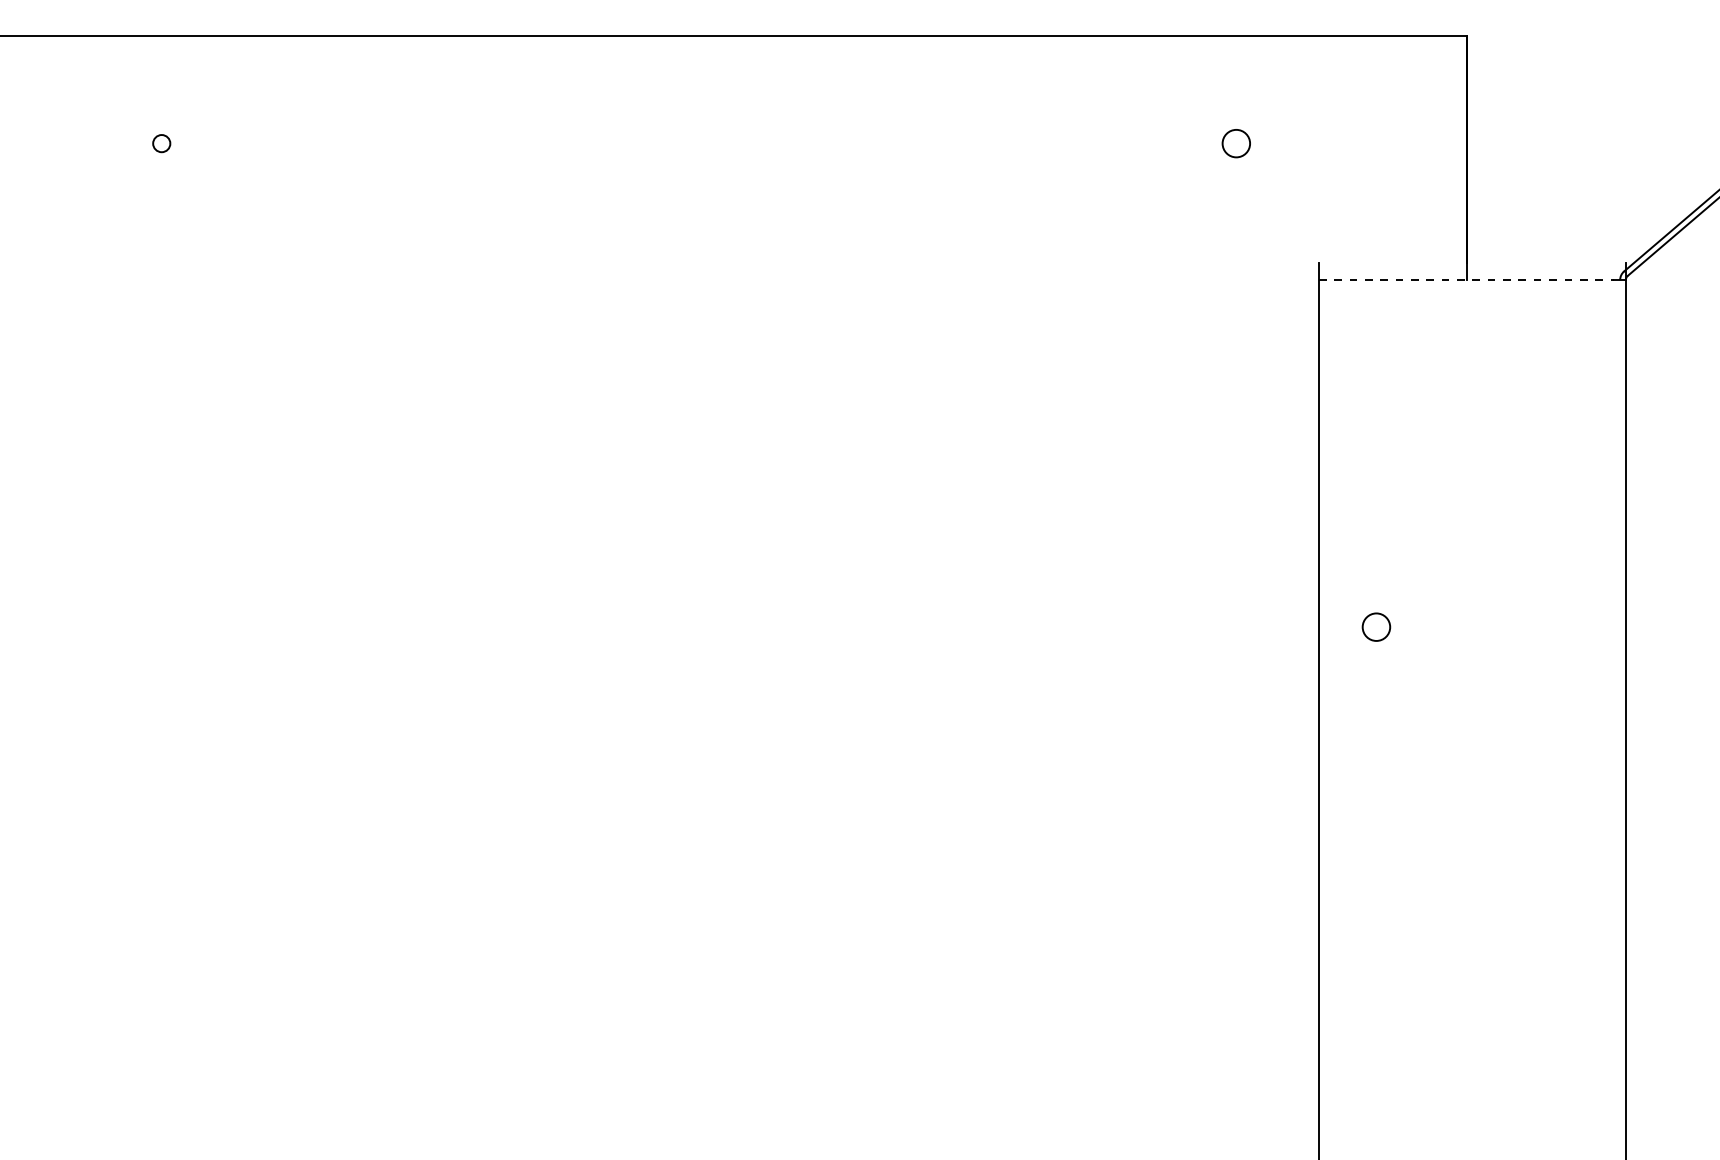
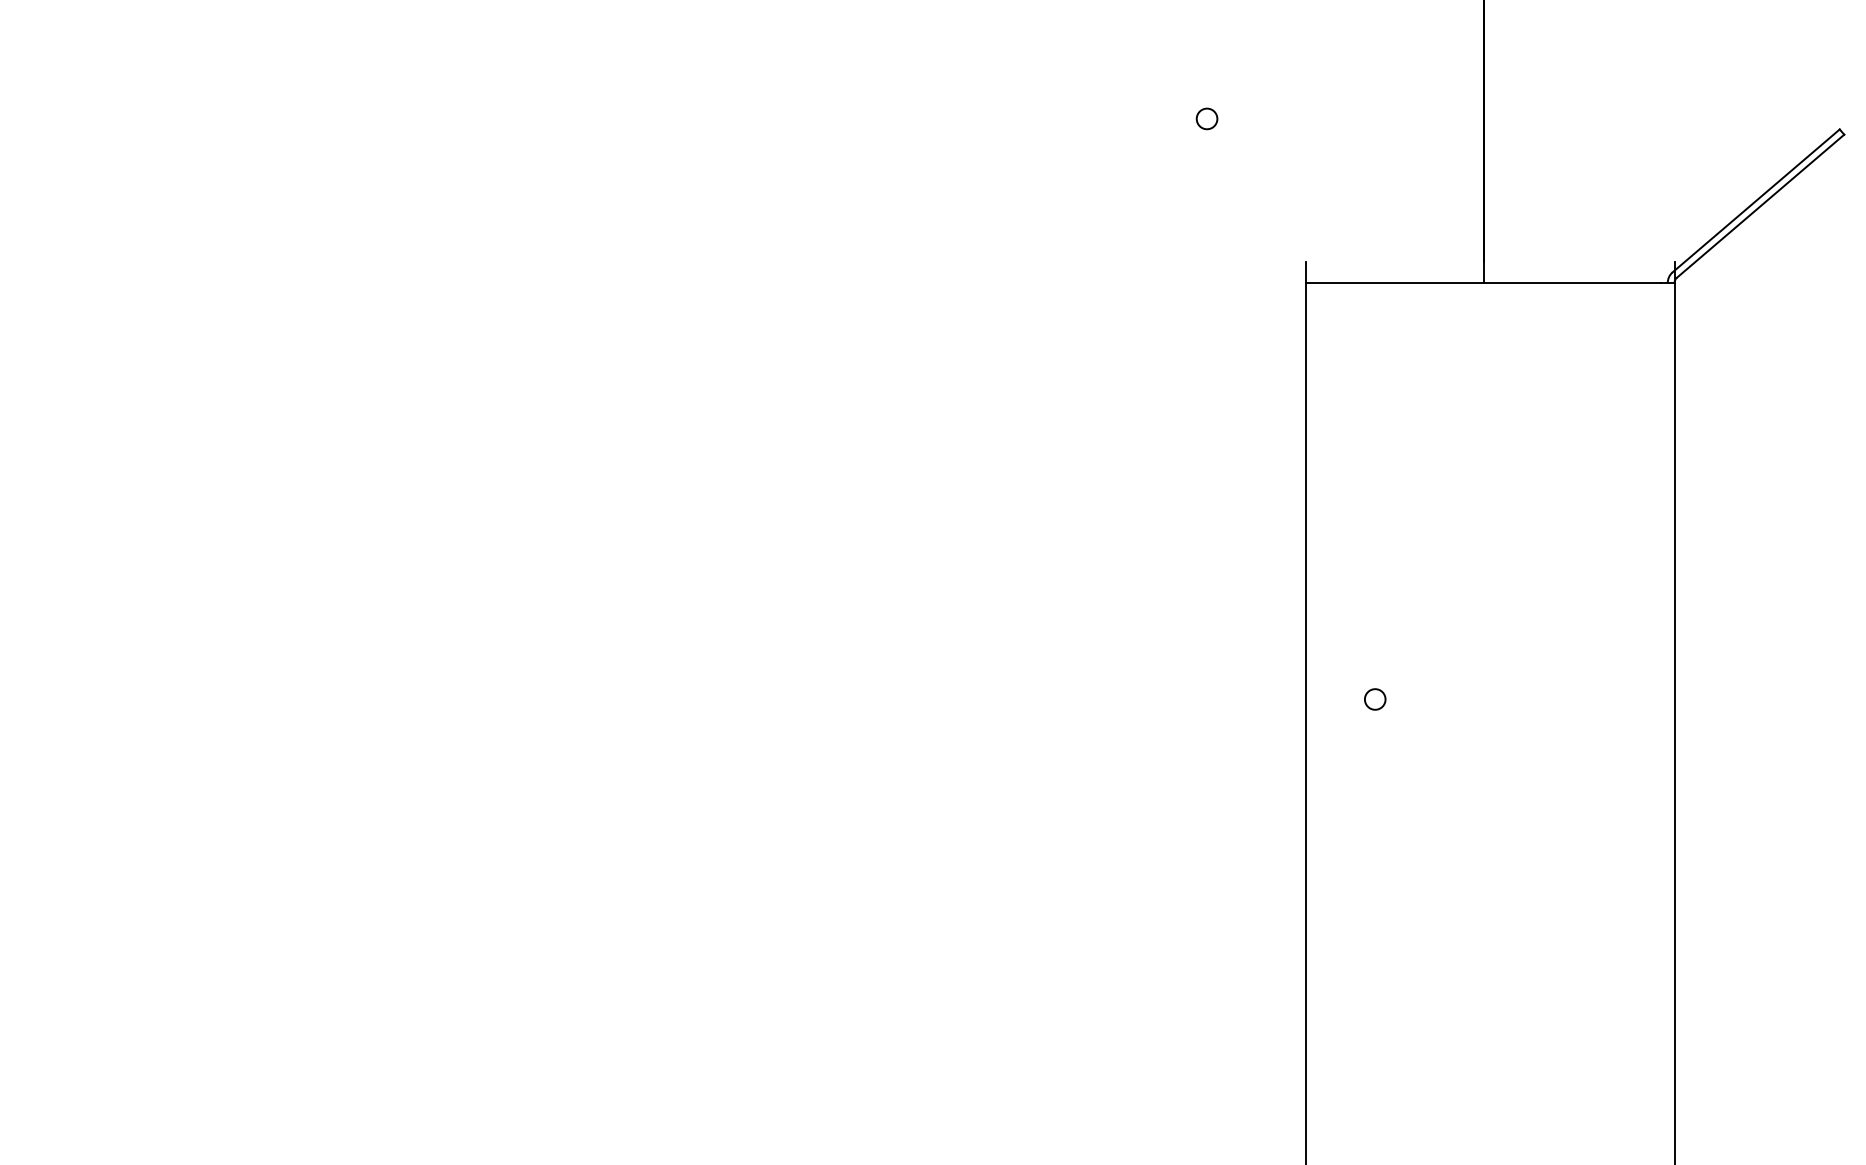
circle: (1235, 143) -> (1206, 118), size x0.62
line: (1466, 280) -> (1483, 283), dashed -> solid
circle: (1376, 626) -> (1375, 698), size x0.62

